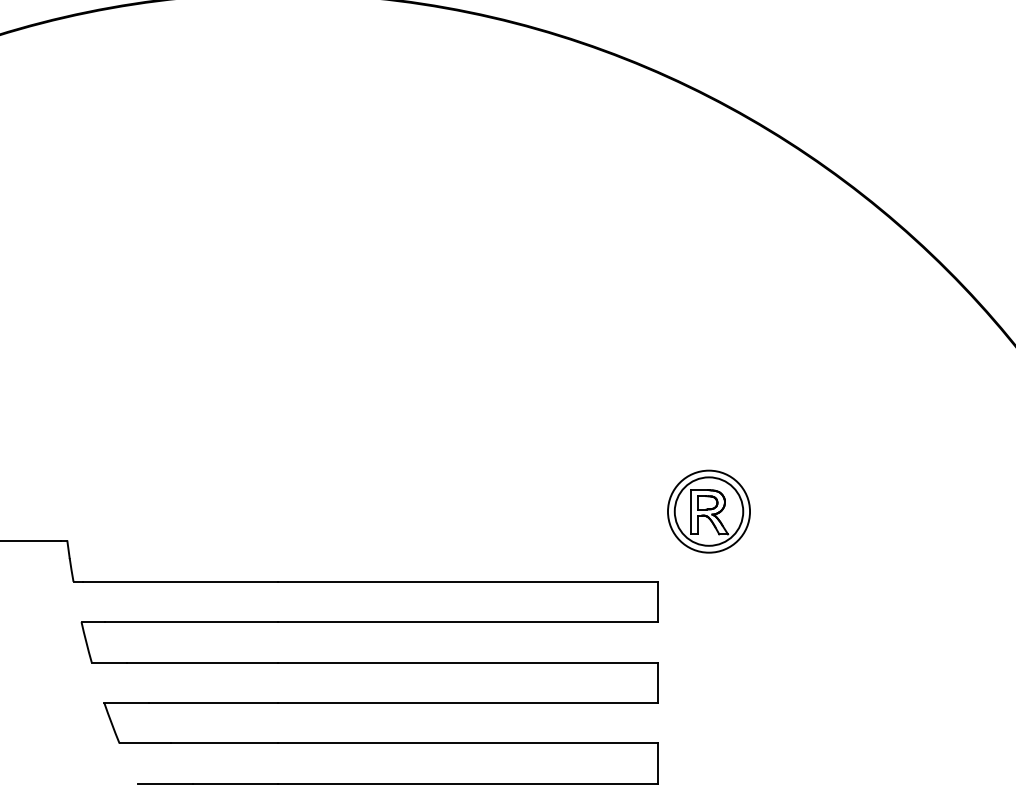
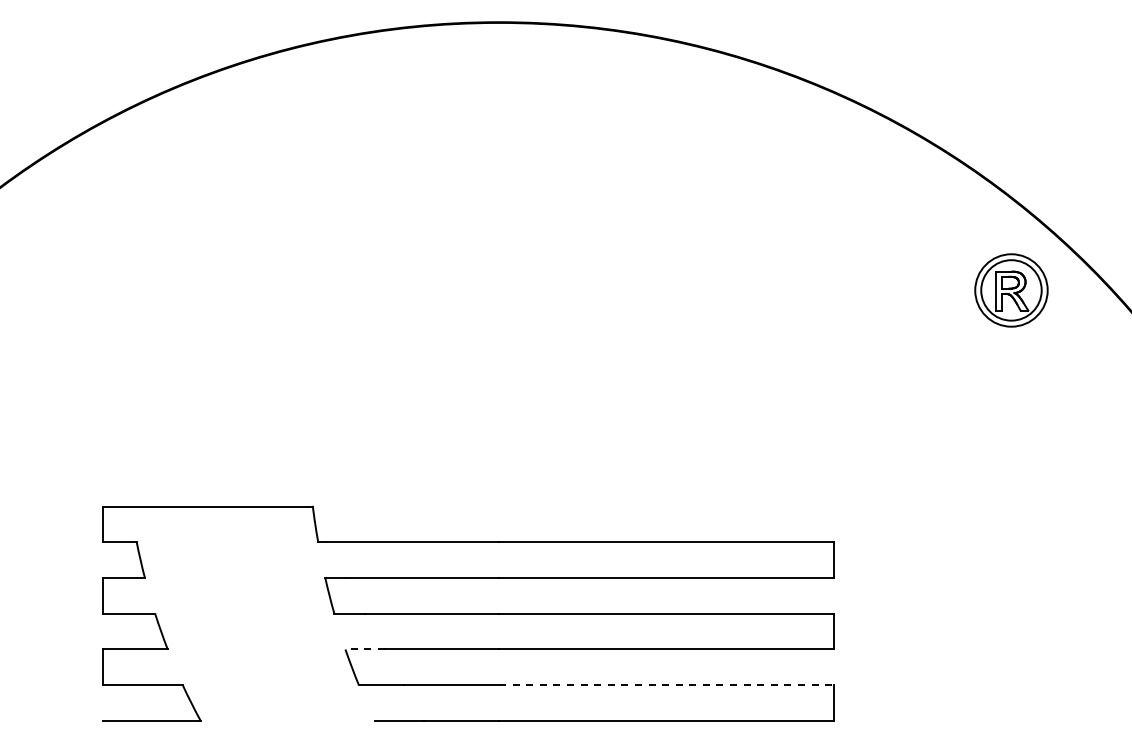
part: (709, 511) -> (1011, 290), moved
line: (127, 703) -> (365, 649), solid -> dashed
line: (467, 743) -> (666, 685), solid -> dashed

